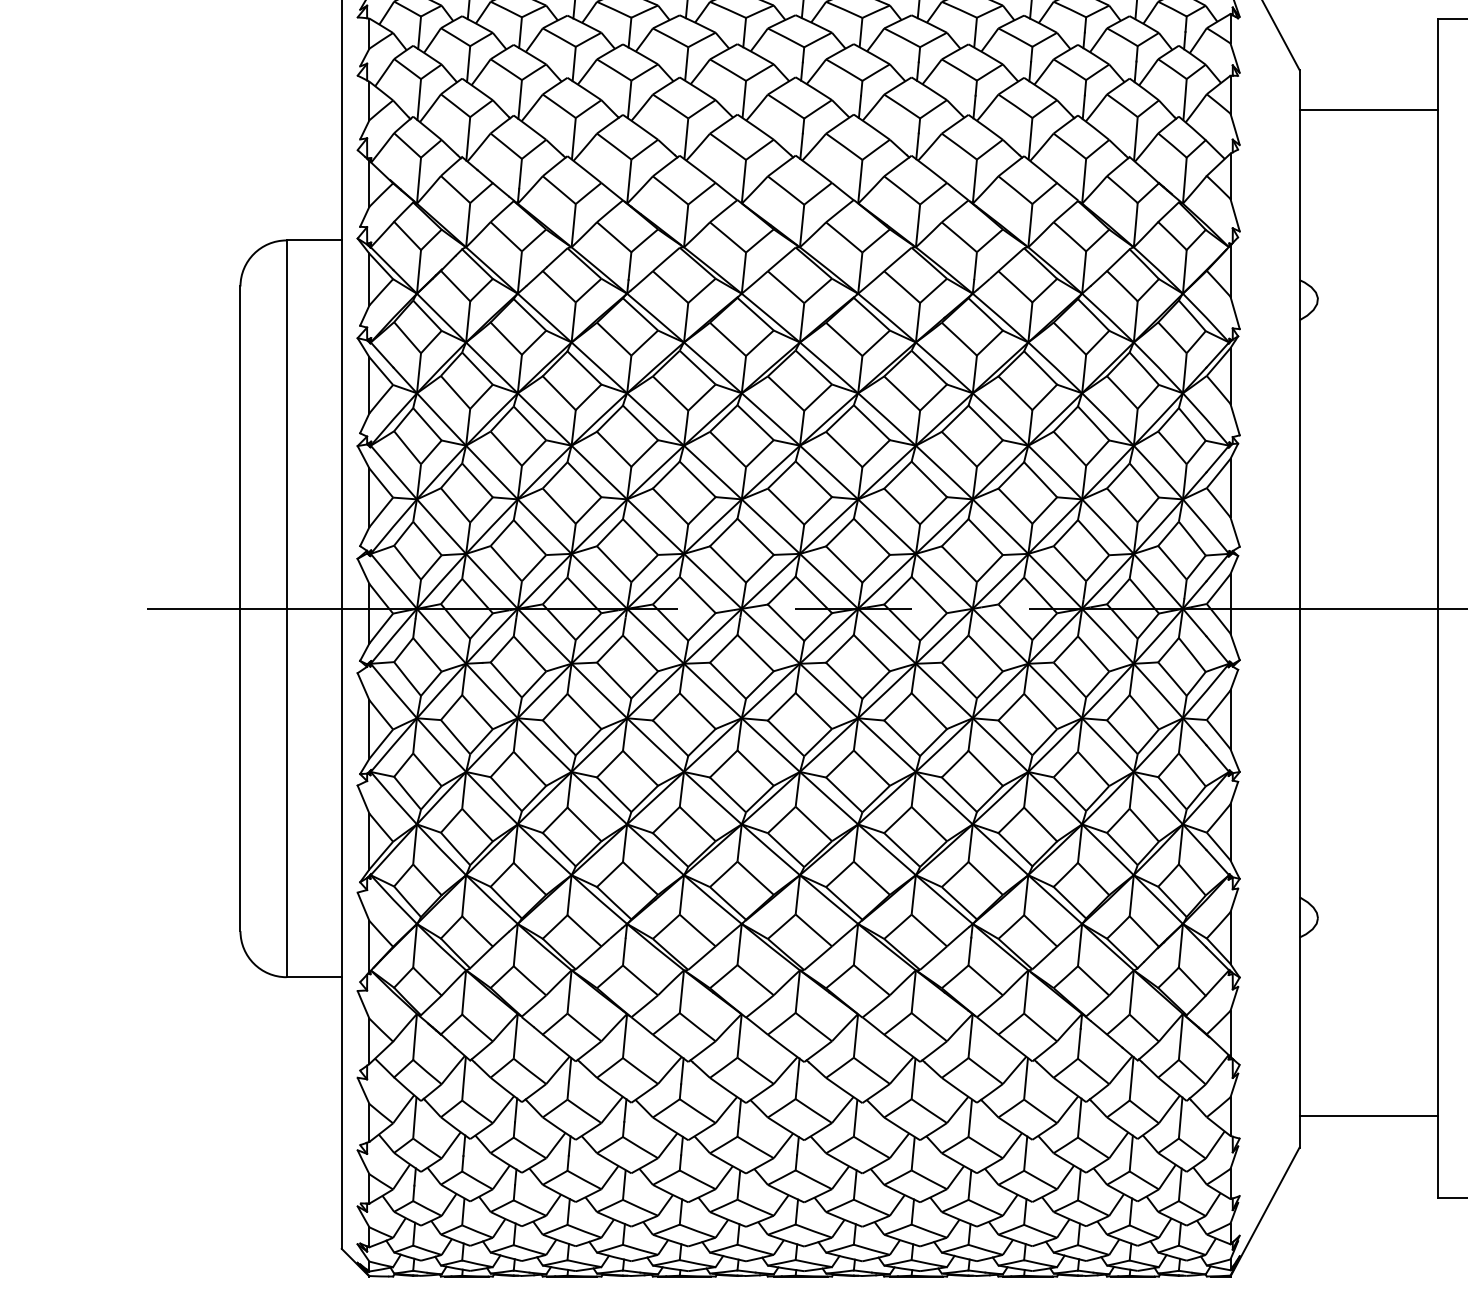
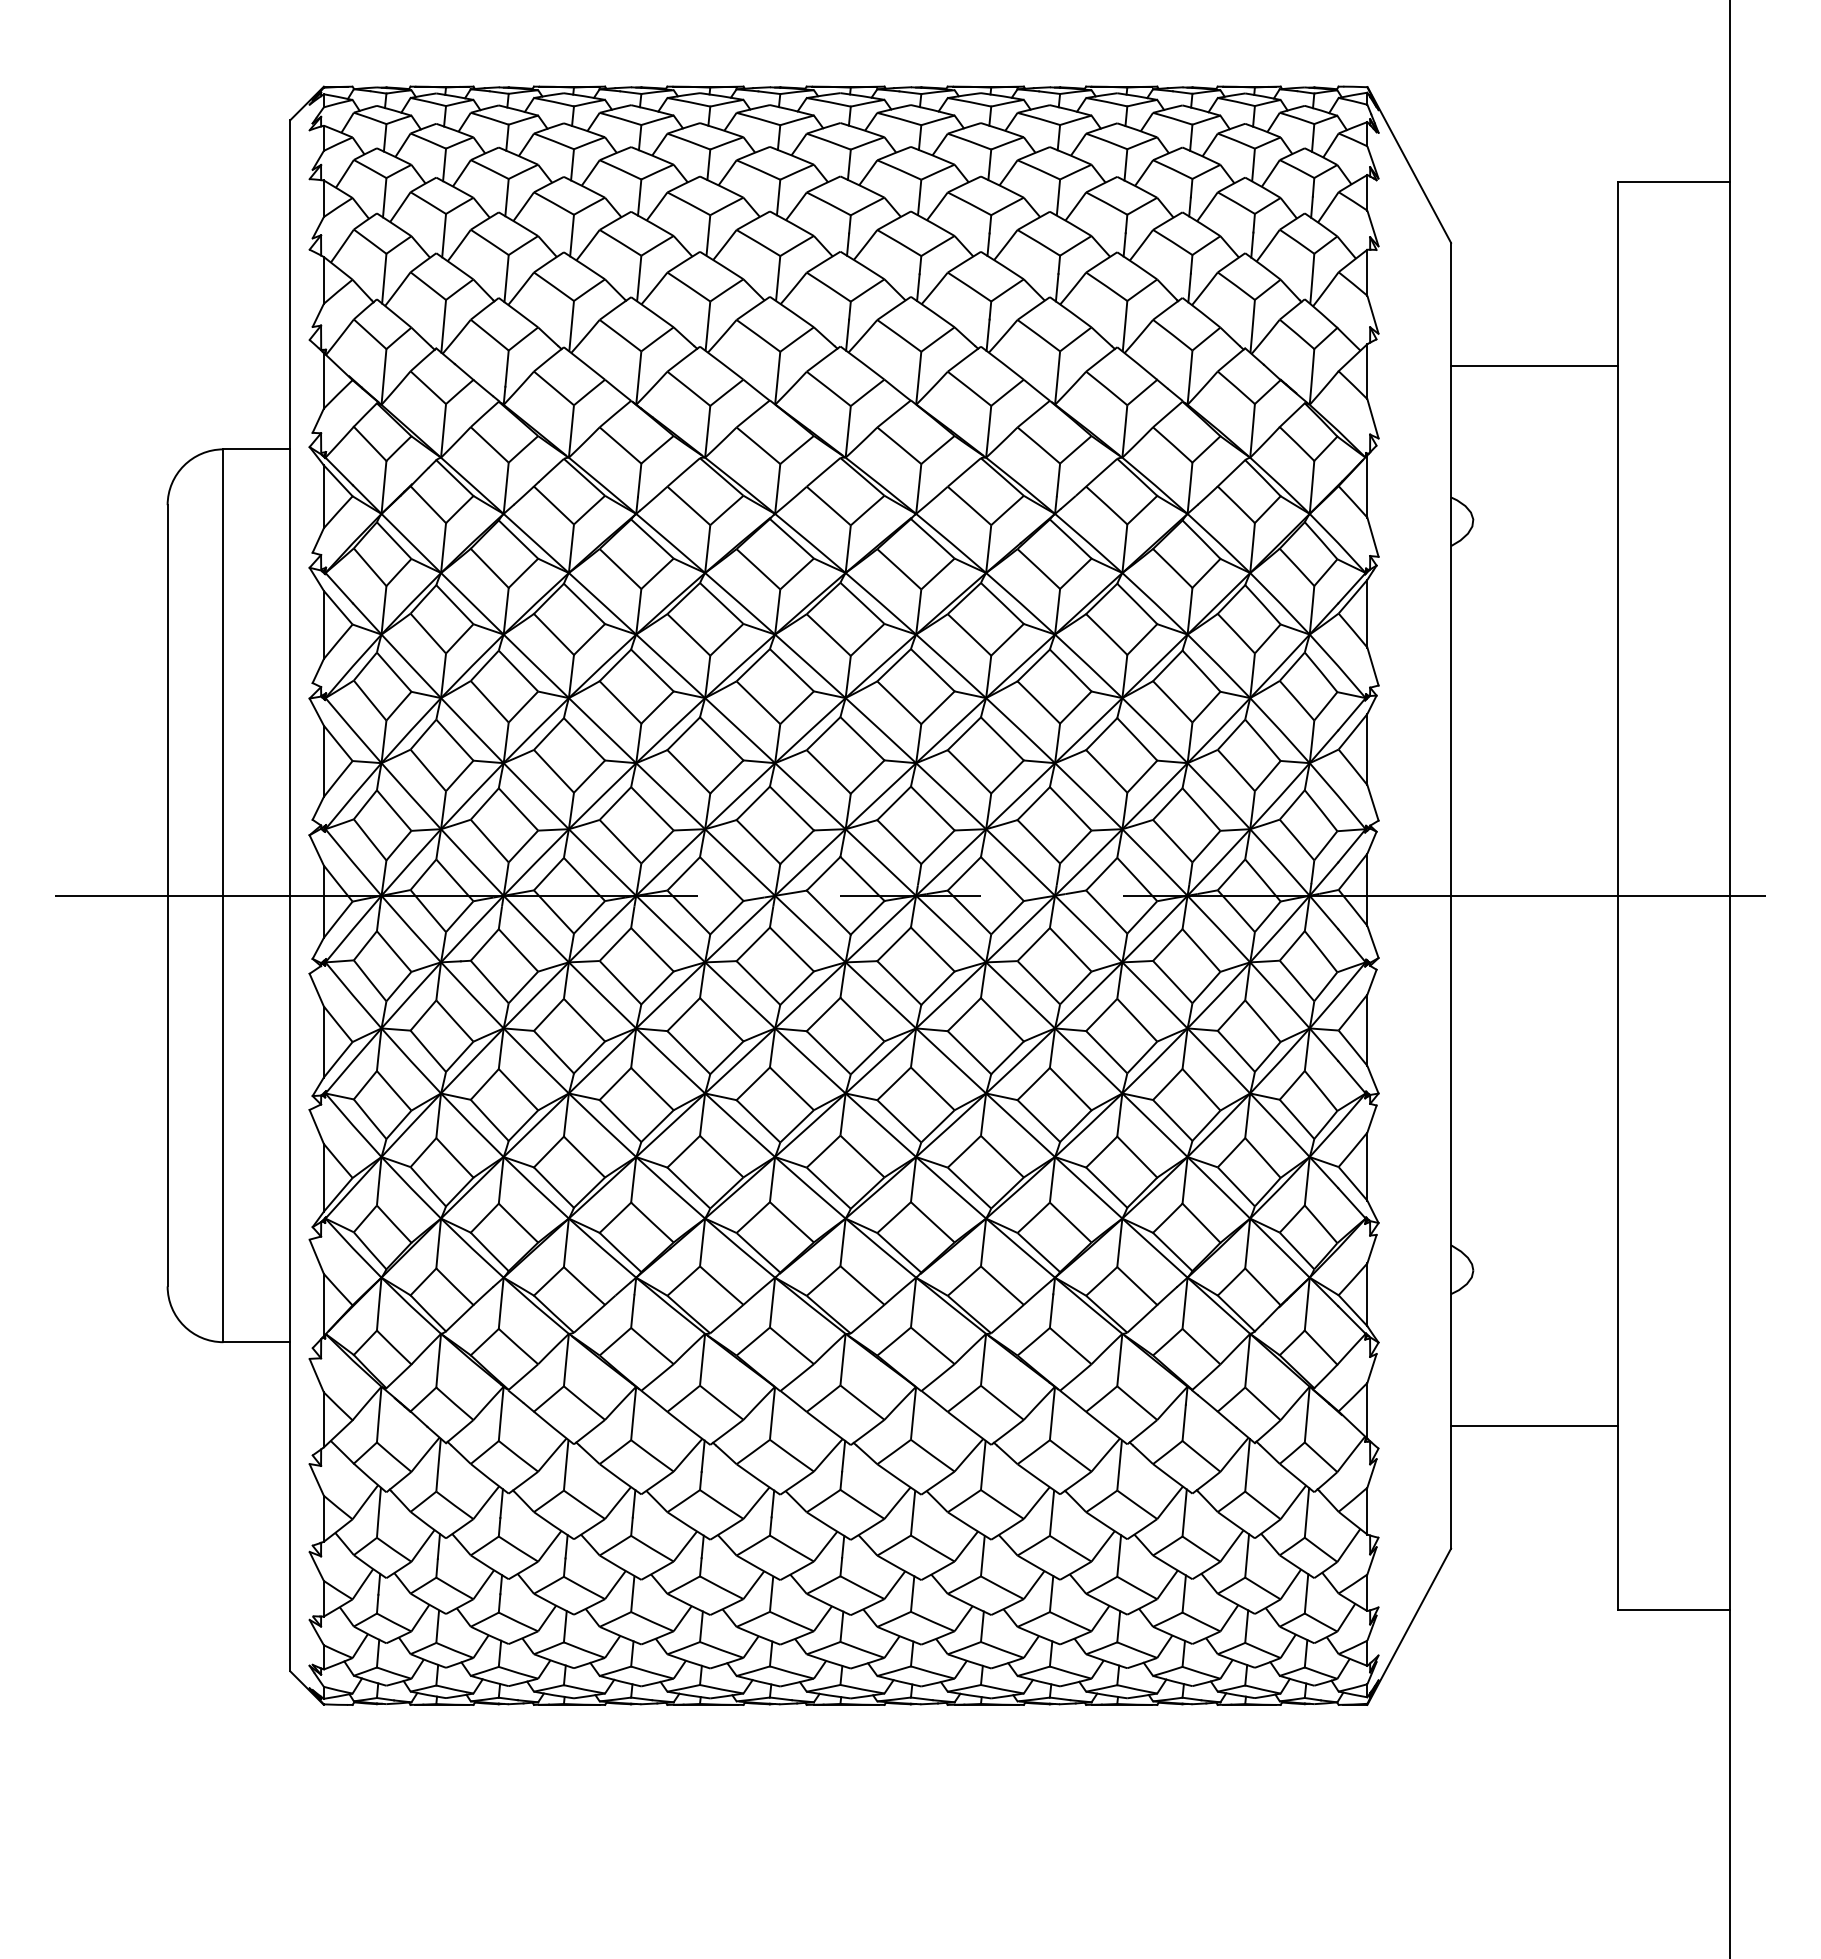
line: (1368, 110) -> (1534, 365), moved
line: (1368, 1115) -> (1534, 1425), moved

